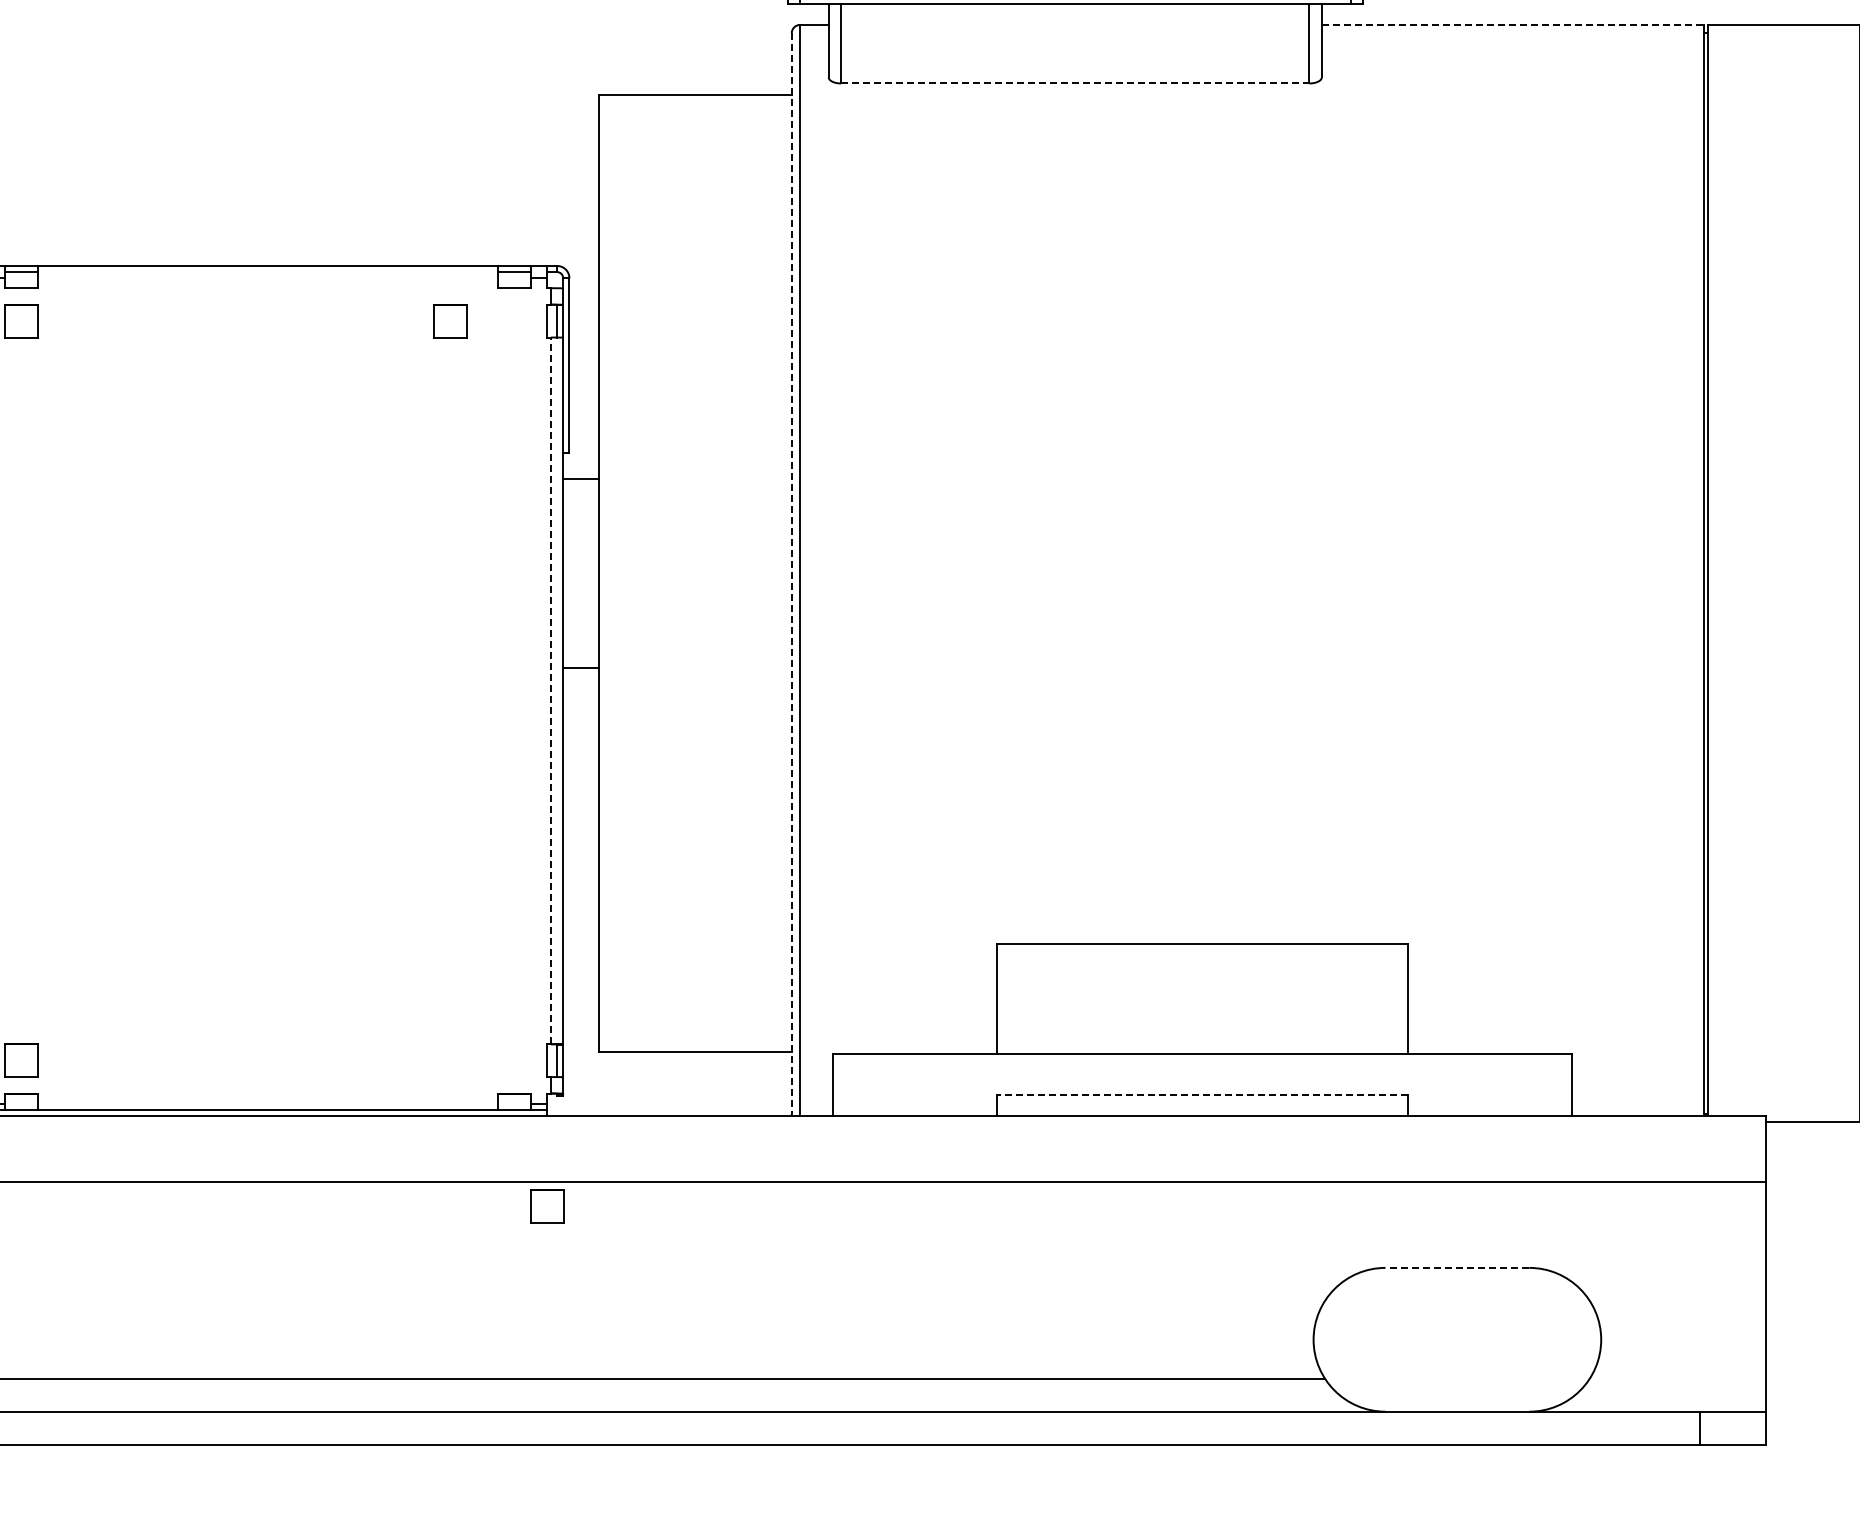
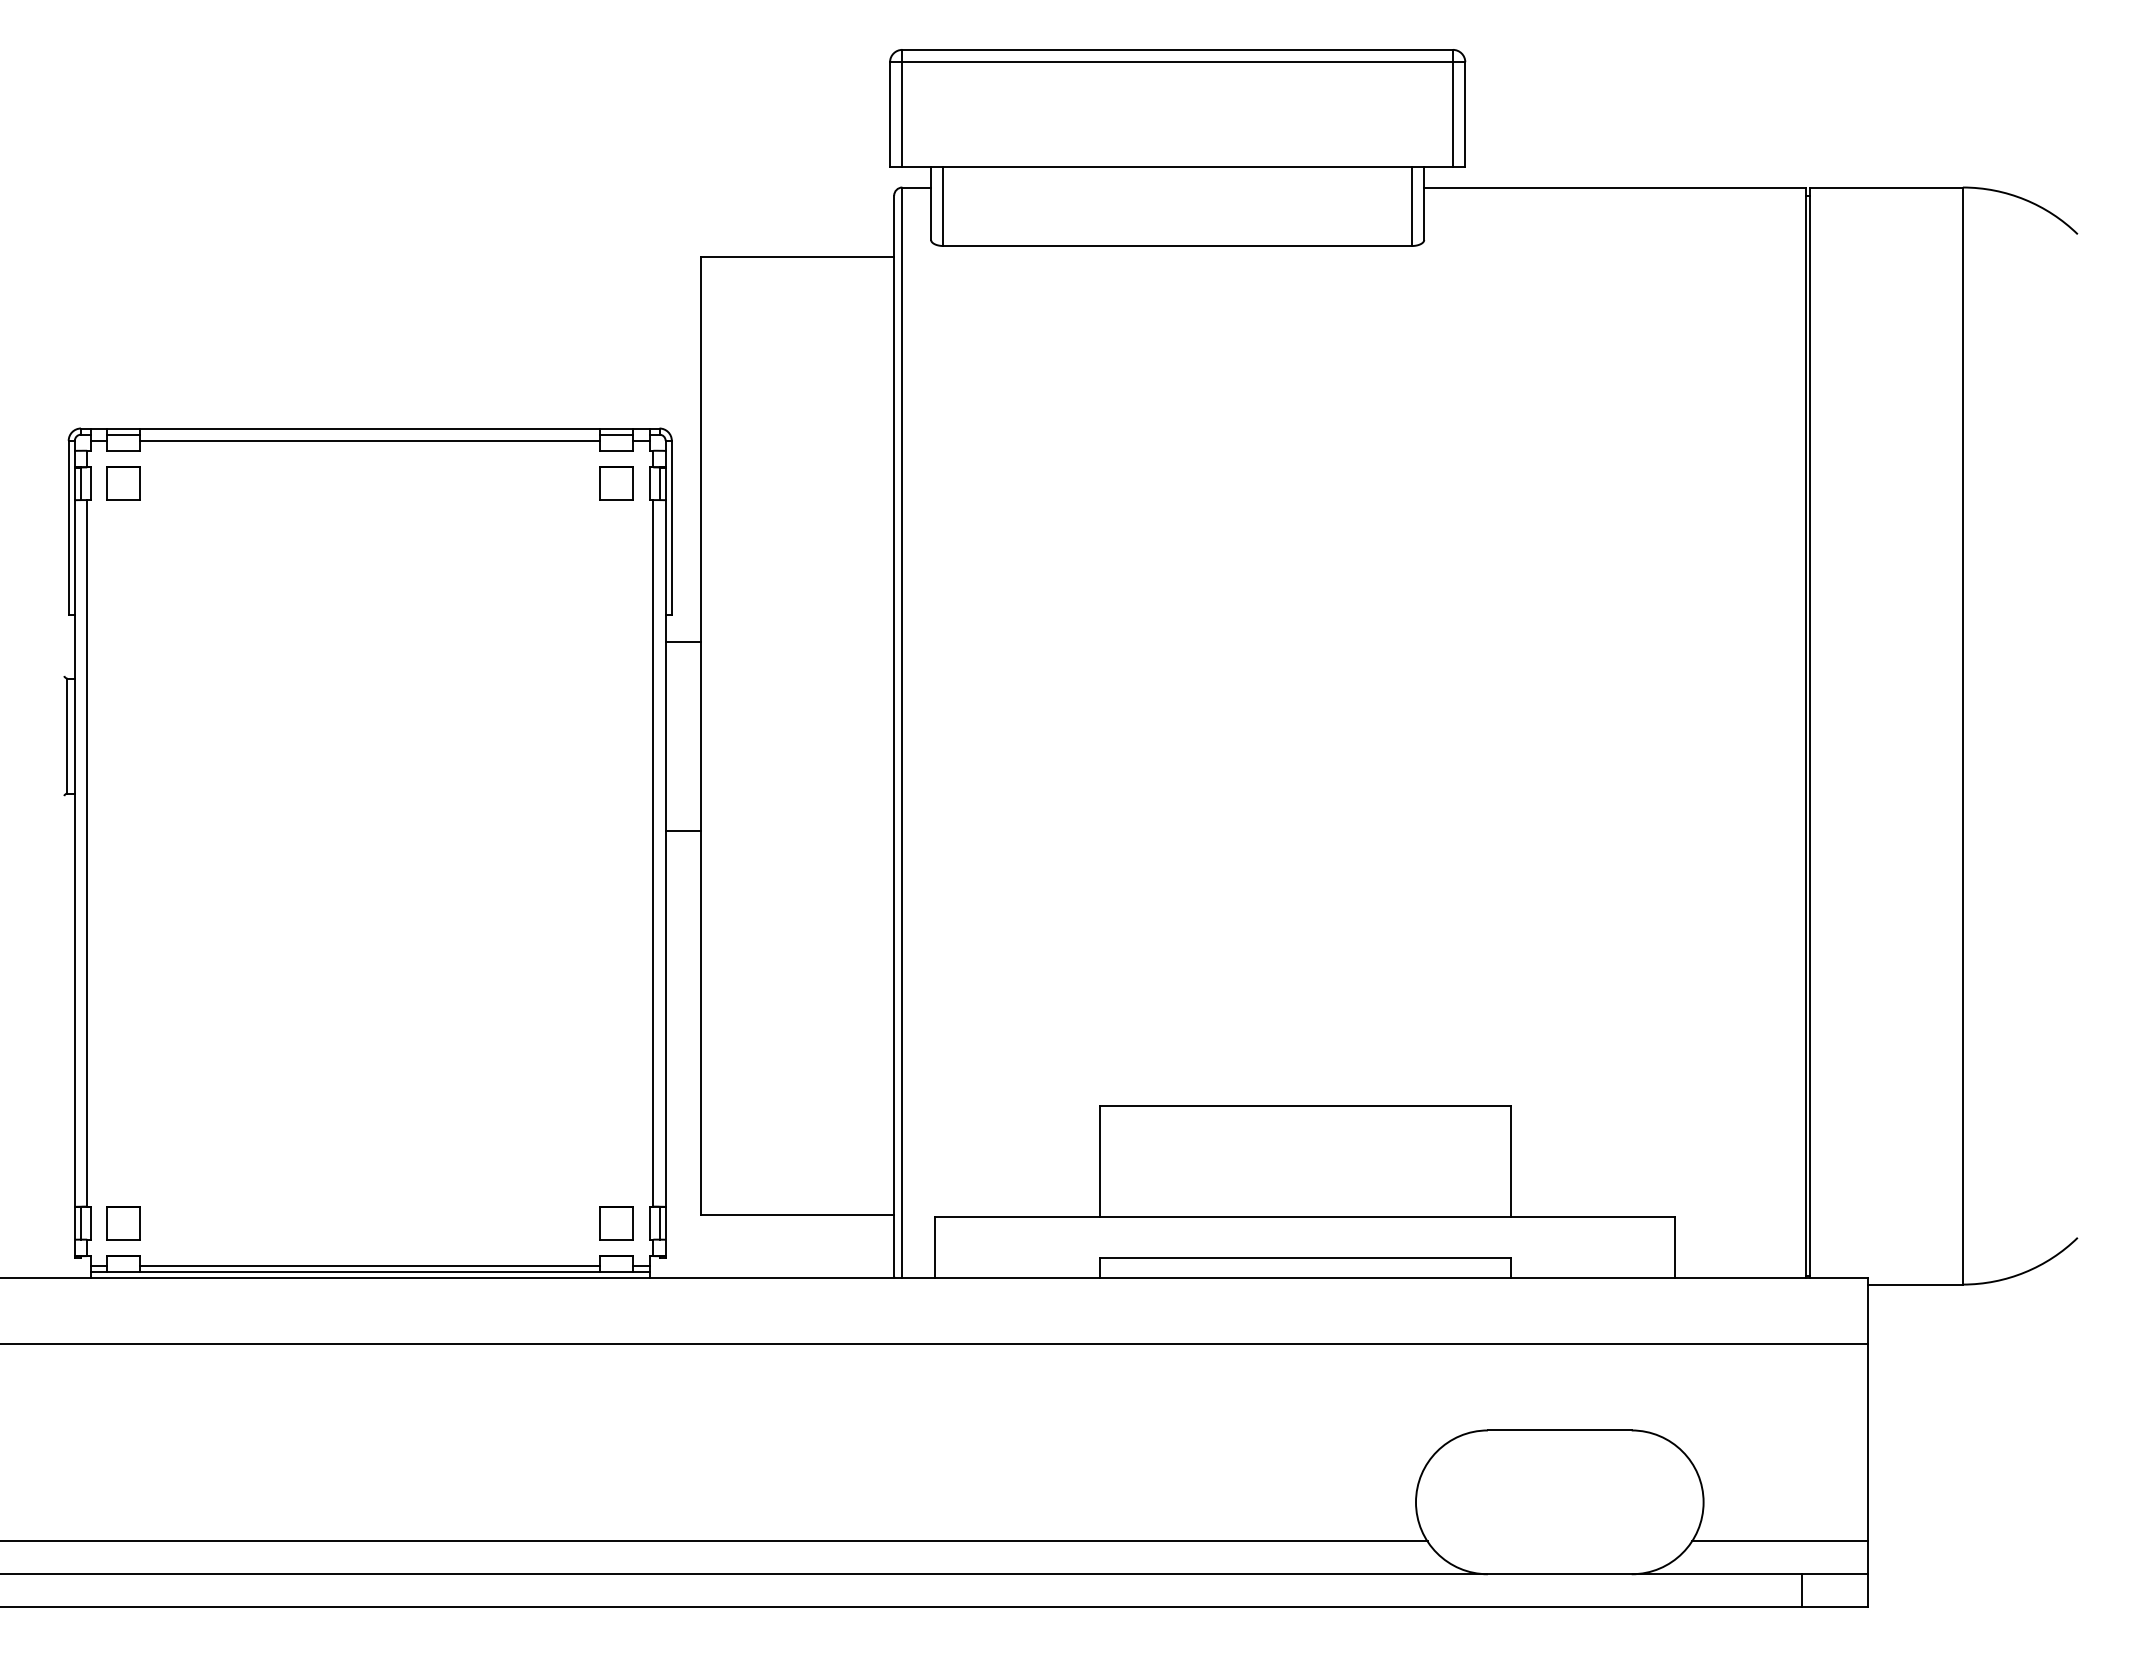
line: (1513, 24) -> (1615, 187), dashed -> solid
line: (1076, 83) -> (1178, 246), dashed -> solid
line: (268, 277) -> (370, 440), added
part: (450, 320) -> (616, 483), moved
line: (792, 573) -> (894, 736), dashed -> solid
line: (551, 689) -> (653, 852), dashed -> solid
line: (1202, 1094) -> (1304, 1257), dashed -> solid
line: (268, 1103) -> (370, 1266), added
part: (547, 1206) -> (616, 1223), moved
line: (1457, 1267) -> (1559, 1430), dashed -> solid
line: (1677, 1378) -> (1779, 1541), added

